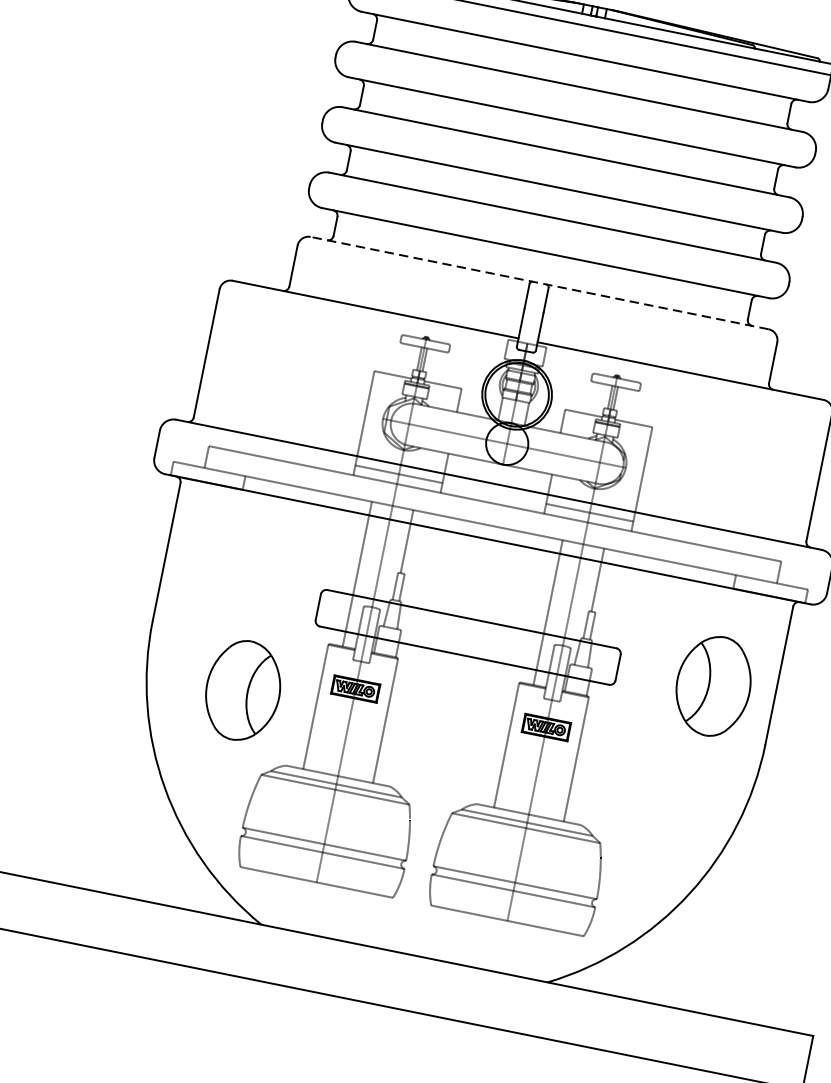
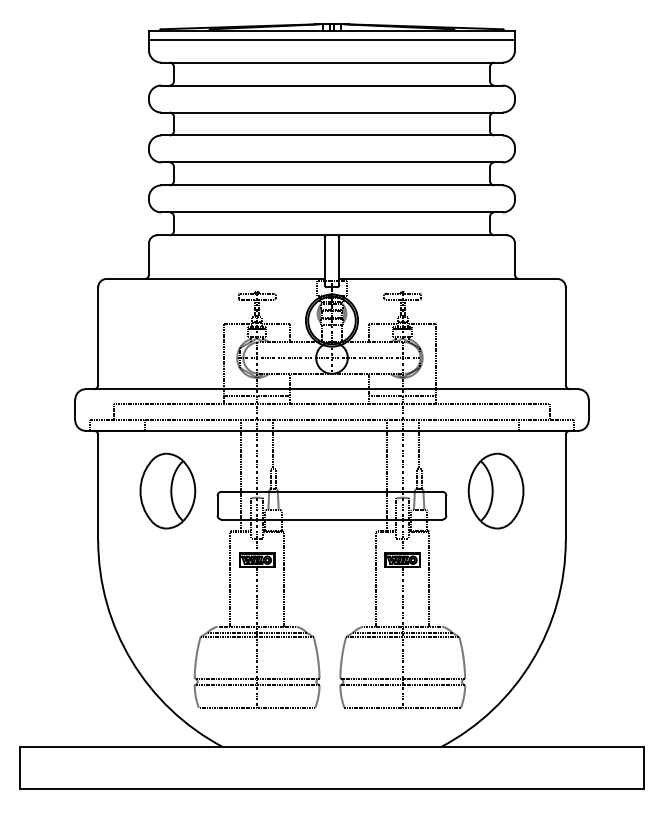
line: (540, 283) -> (332, 235), dashed -> solid
part: (712, 685) -> (495, 490), moved
part: (242, 689) -> (167, 490), moved

